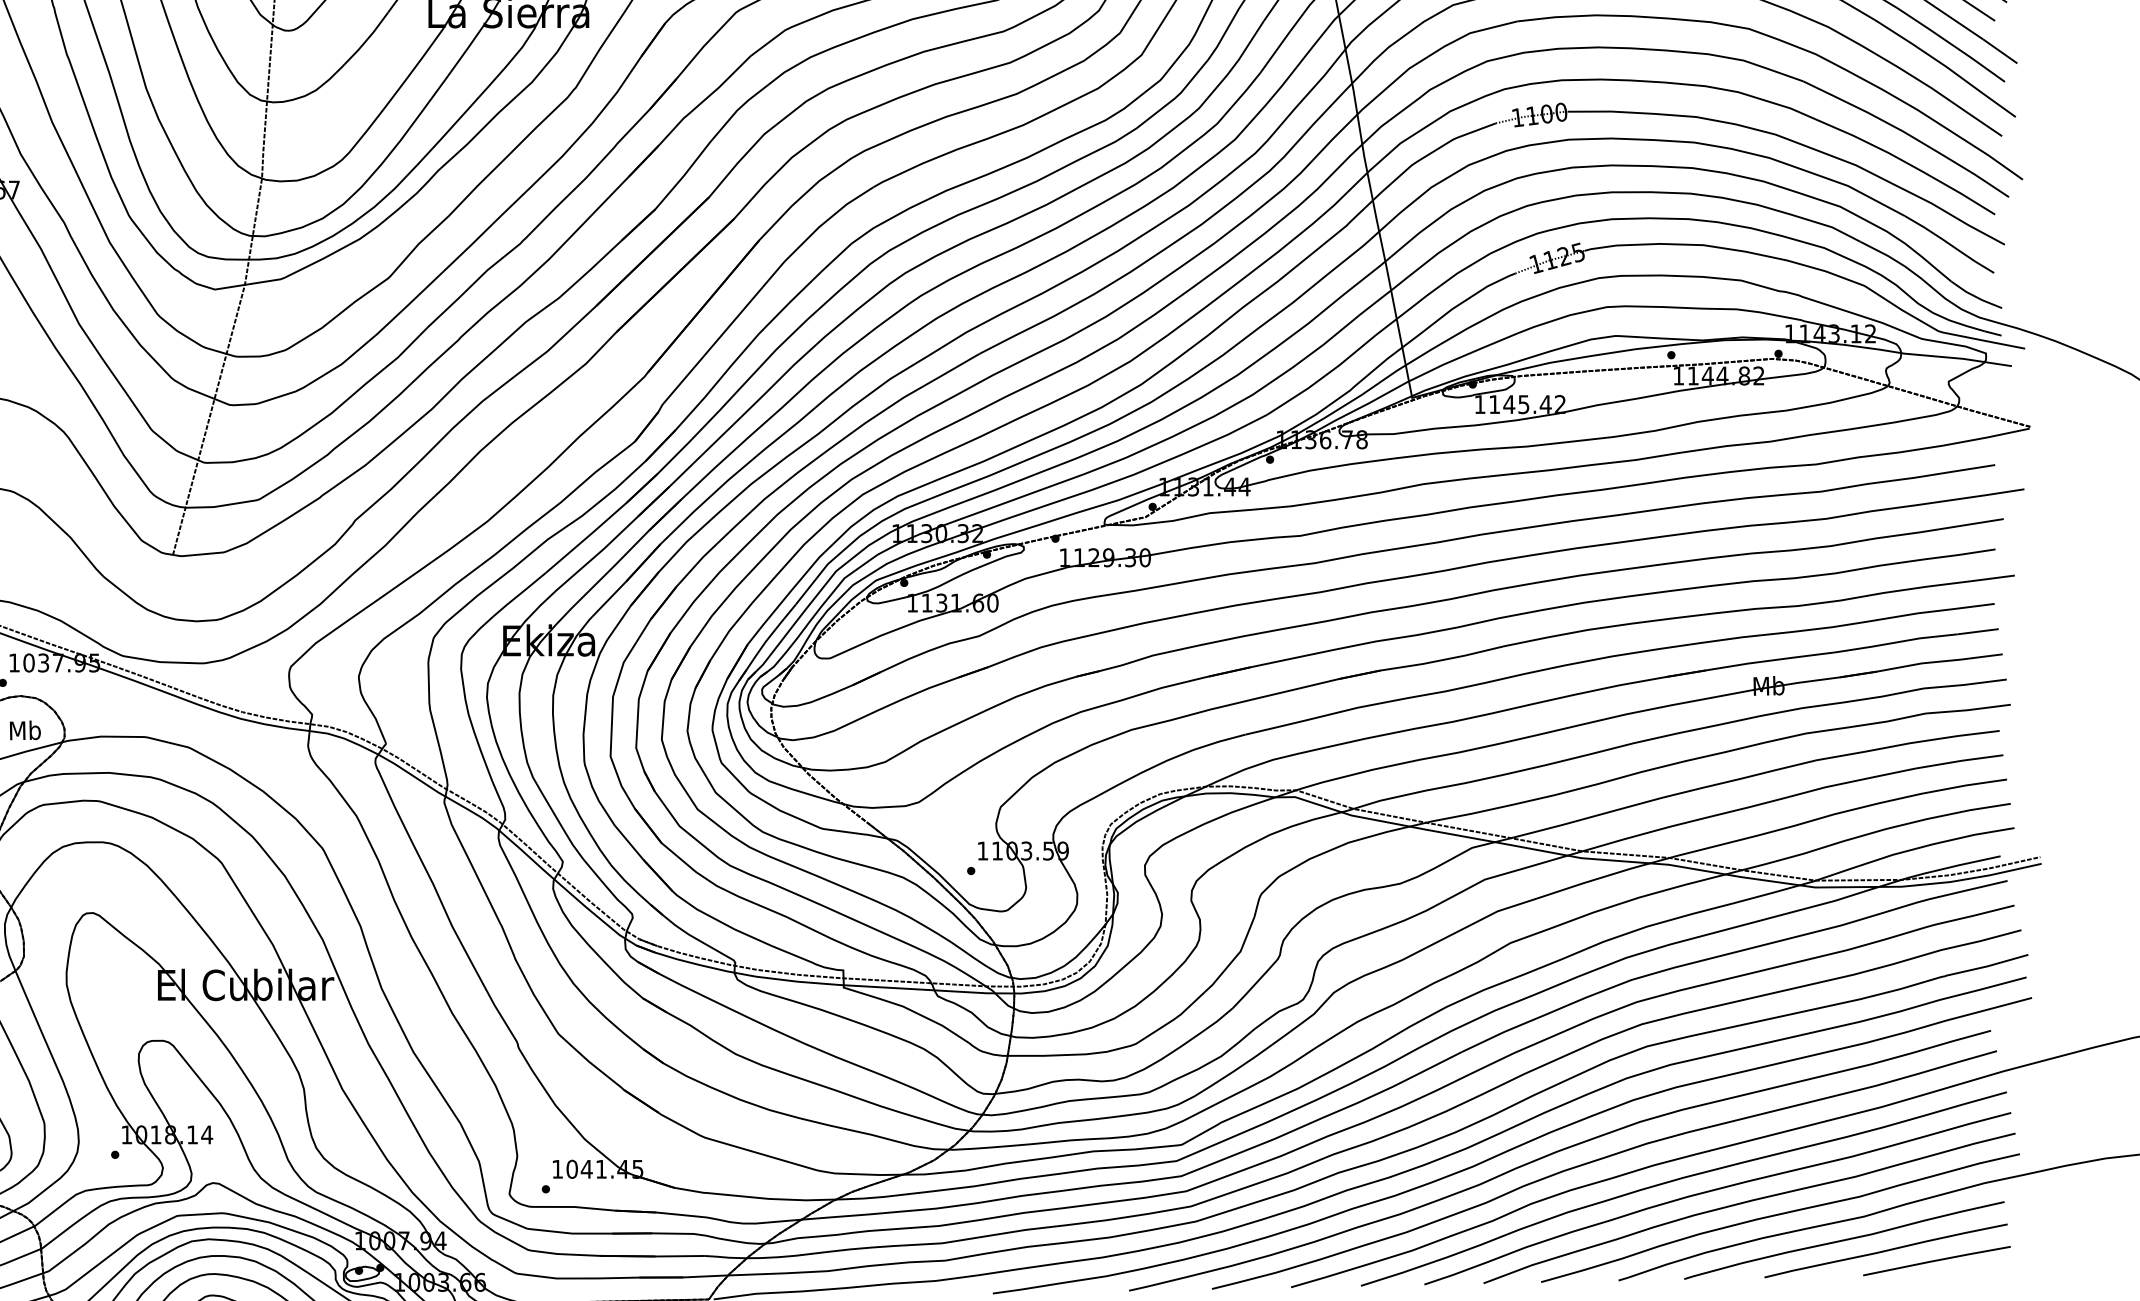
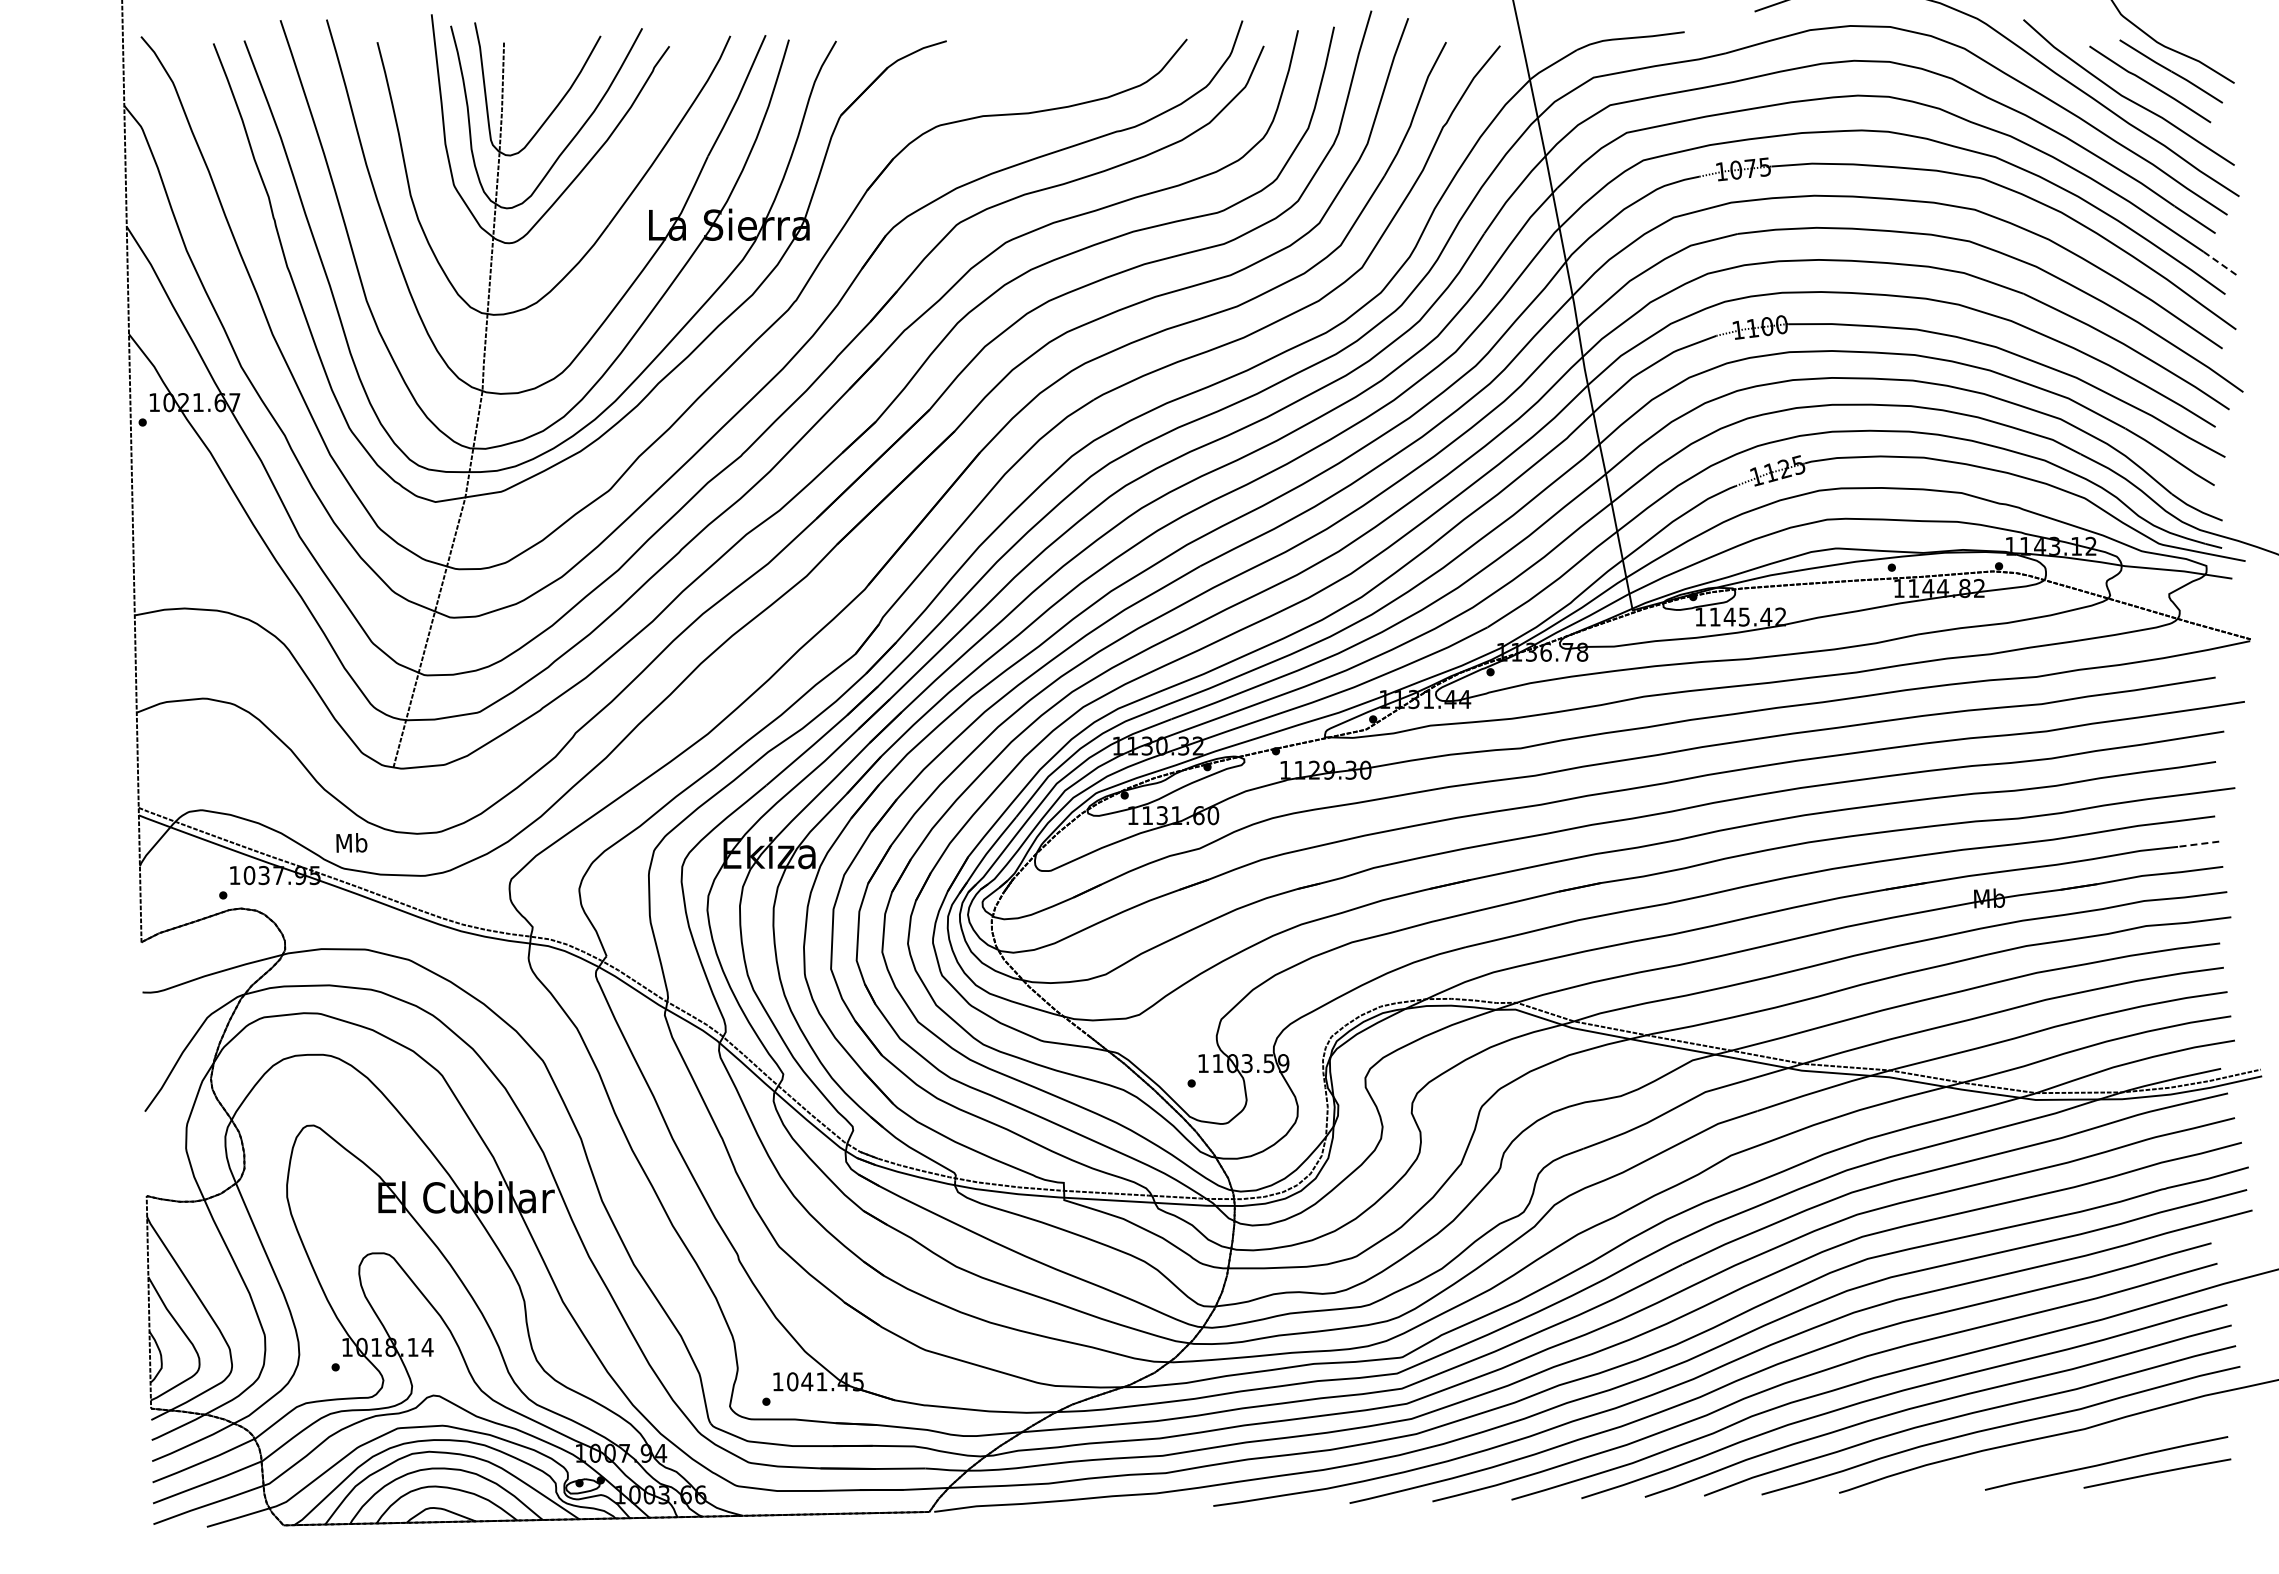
line: (2000, 51) -> (2220, 263), solid -> dashed
line: (1978, 632) -> (2198, 844), solid -> dashed
text: (25, 730) -> (351, 842), moved
curve: (1844, 1240) -> (2064, 1452), removed

